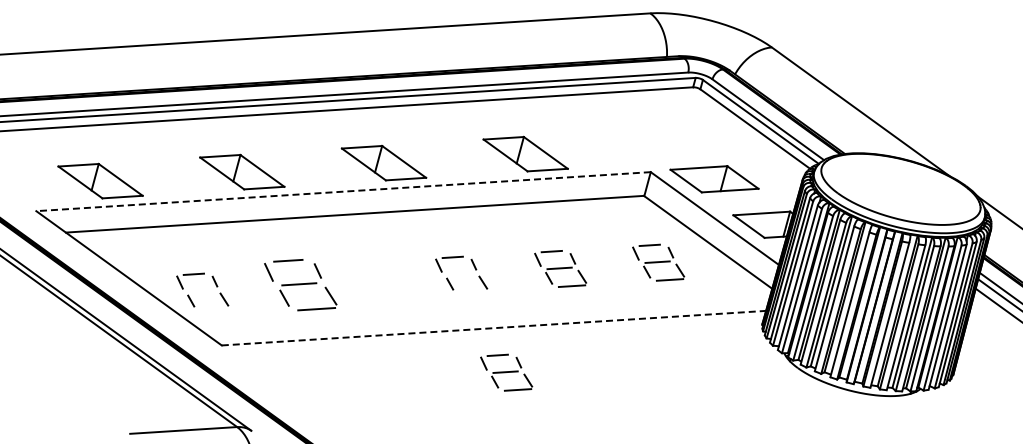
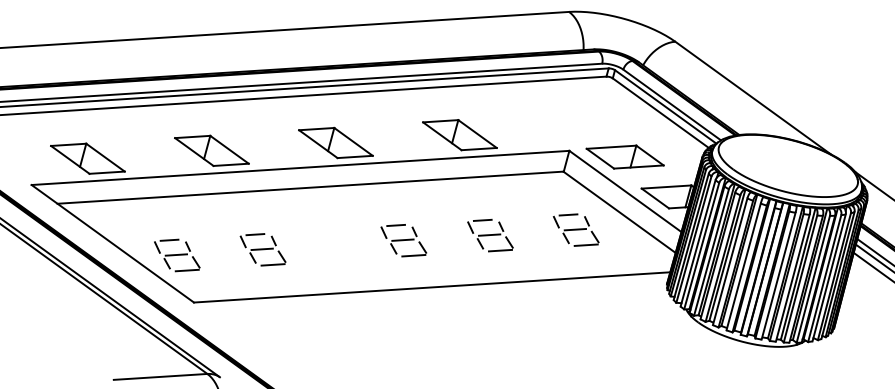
line: (343, 191) -> (300, 167), dashed -> solid
line: (460, 273) -> (402, 239), added
part: (300, 285) -> (262, 250), size x0.71
line: (201, 290) -> (176, 254), added
line: (472, 291) -> (413, 255), added
line: (213, 308) -> (186, 270), added
line: (493, 328) -> (431, 287), dashed -> solid
part: (506, 372) -> (443, 326), removed

